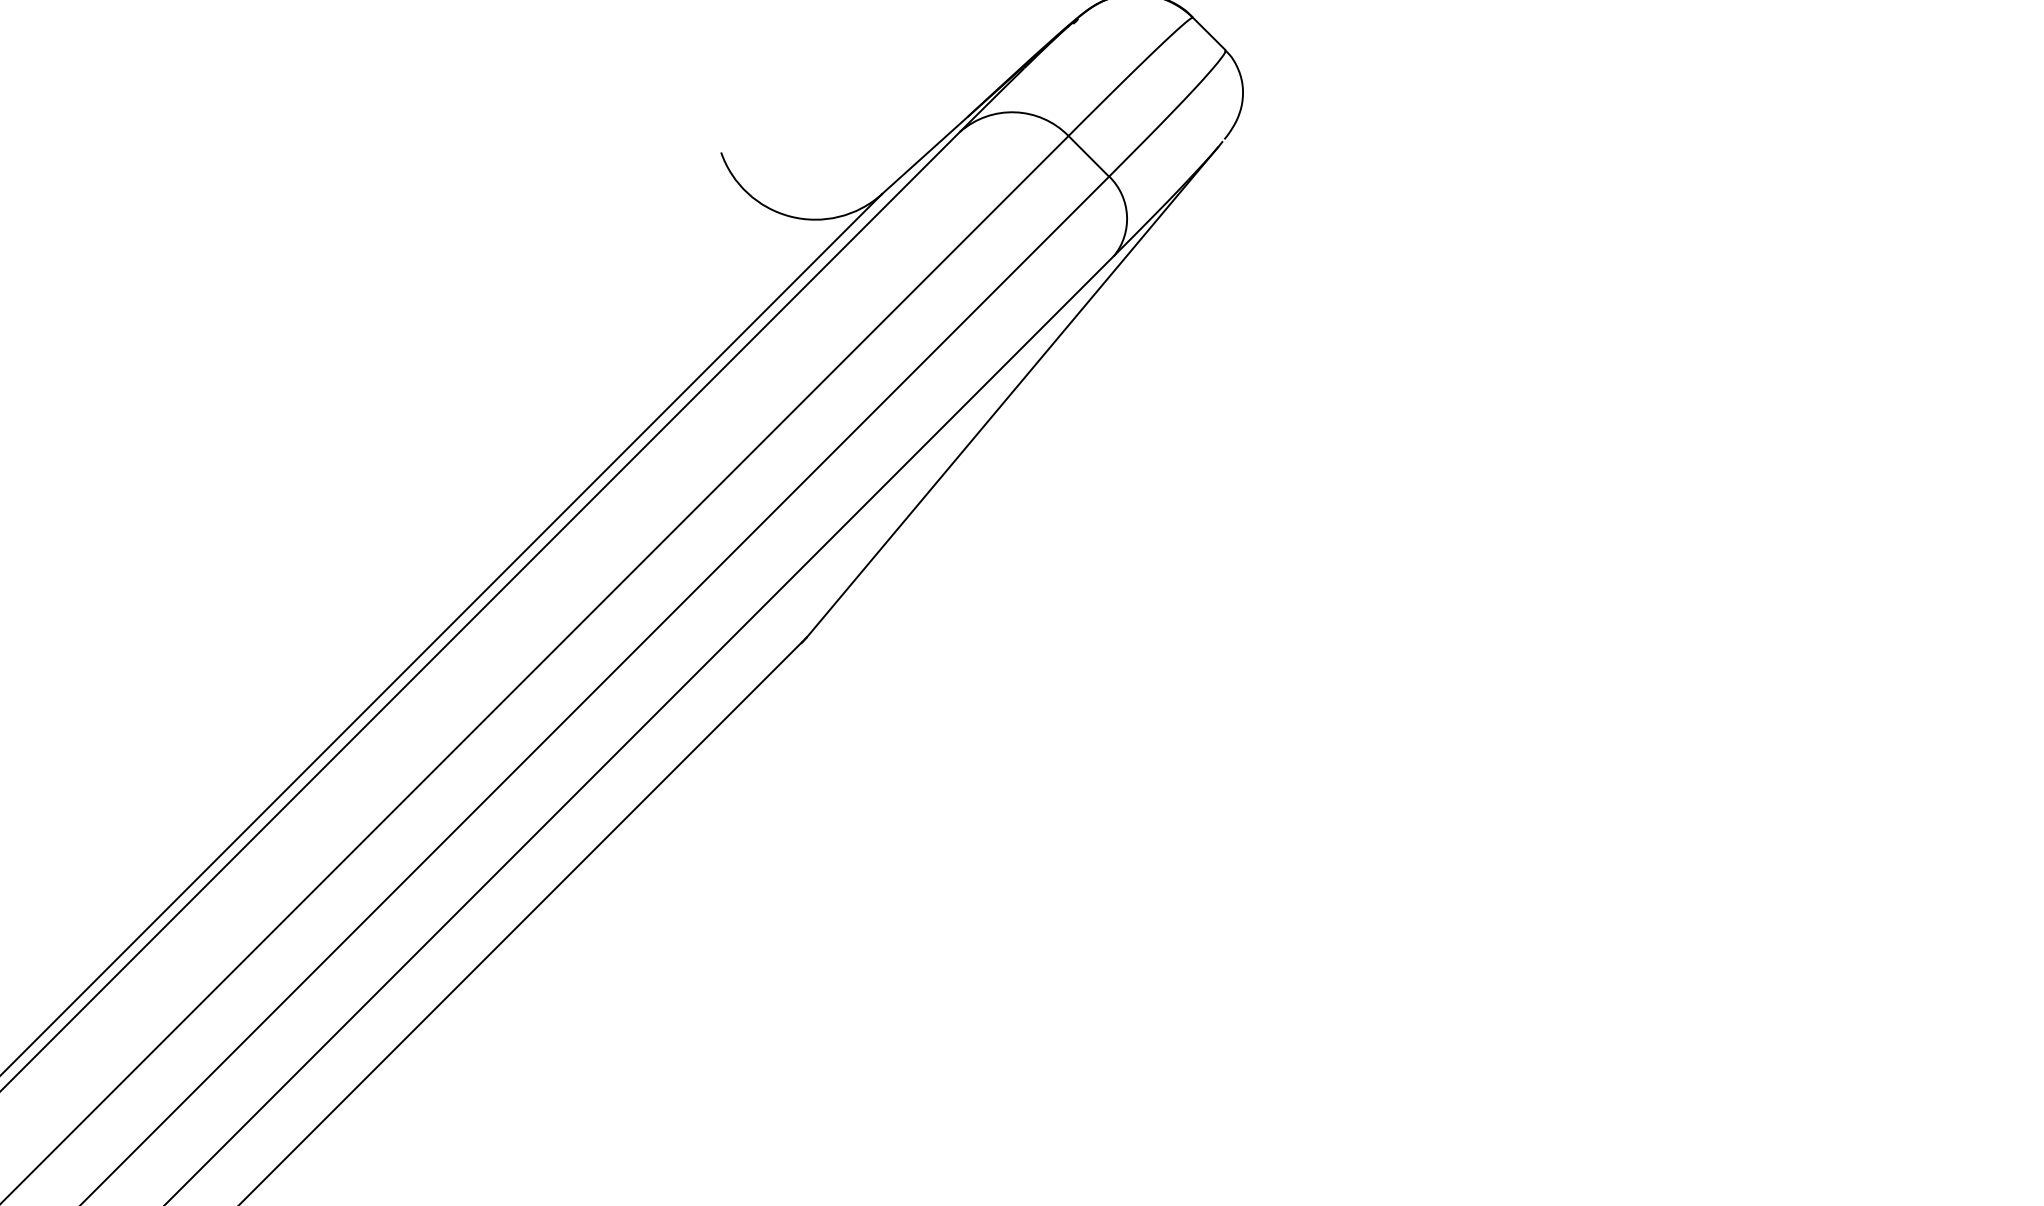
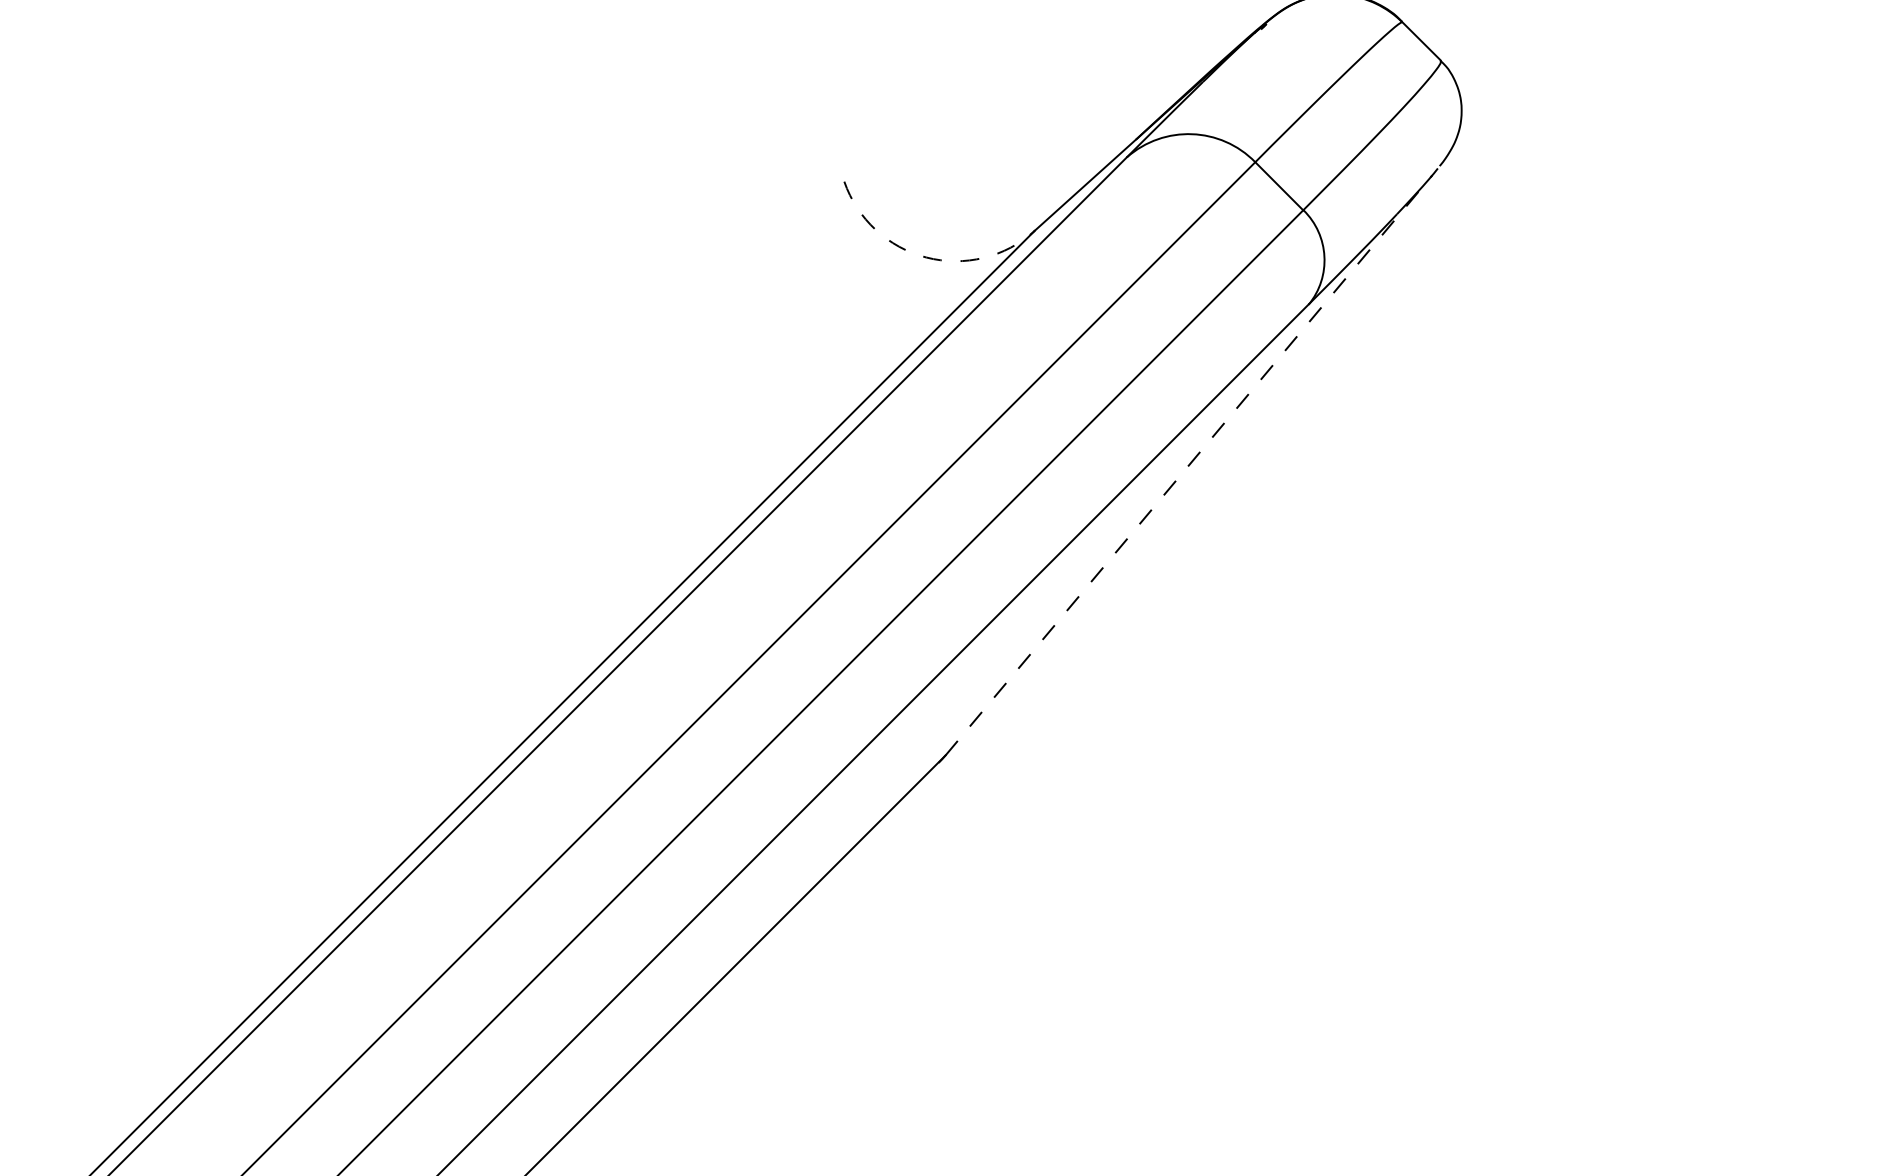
arc: (790, 216) -> (926, 257), solid -> dashed
line: (1012, 392) -> (1188, 465), solid -> dashed

